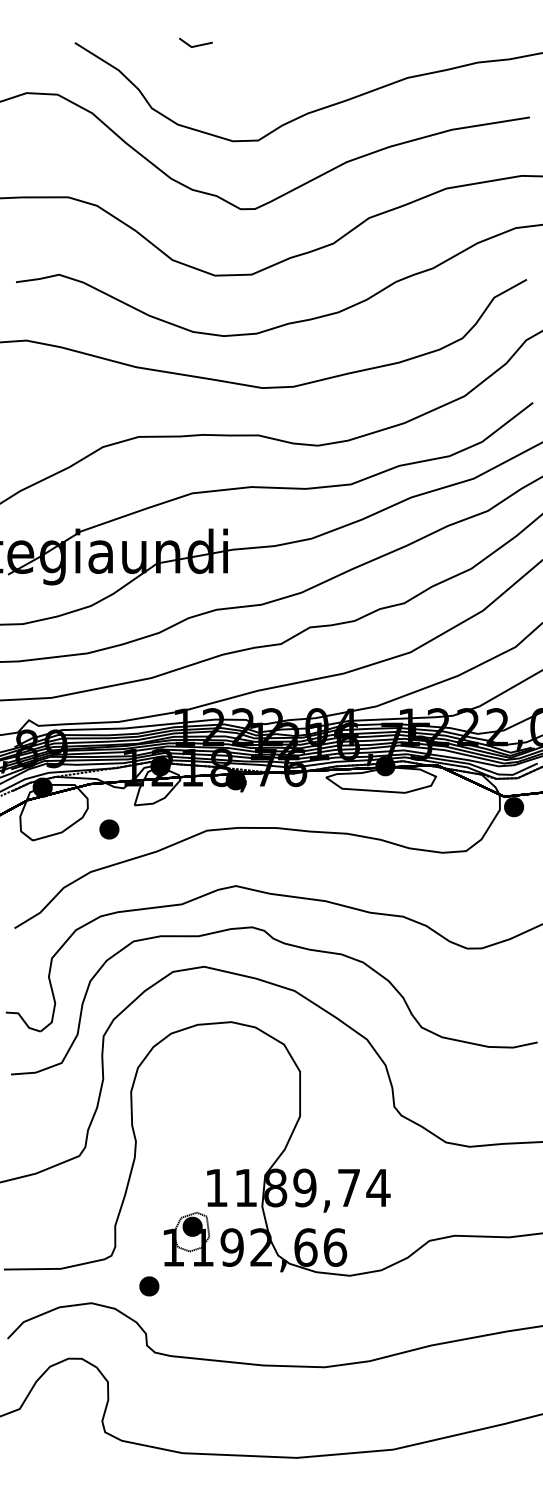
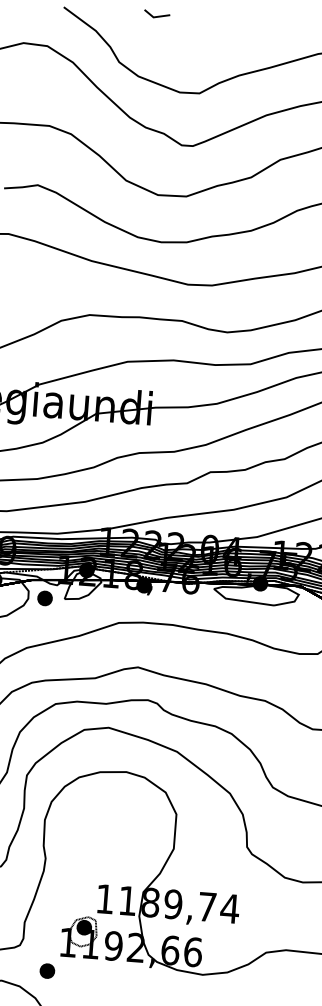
part: (109, 829) -> (45, 598), moved

